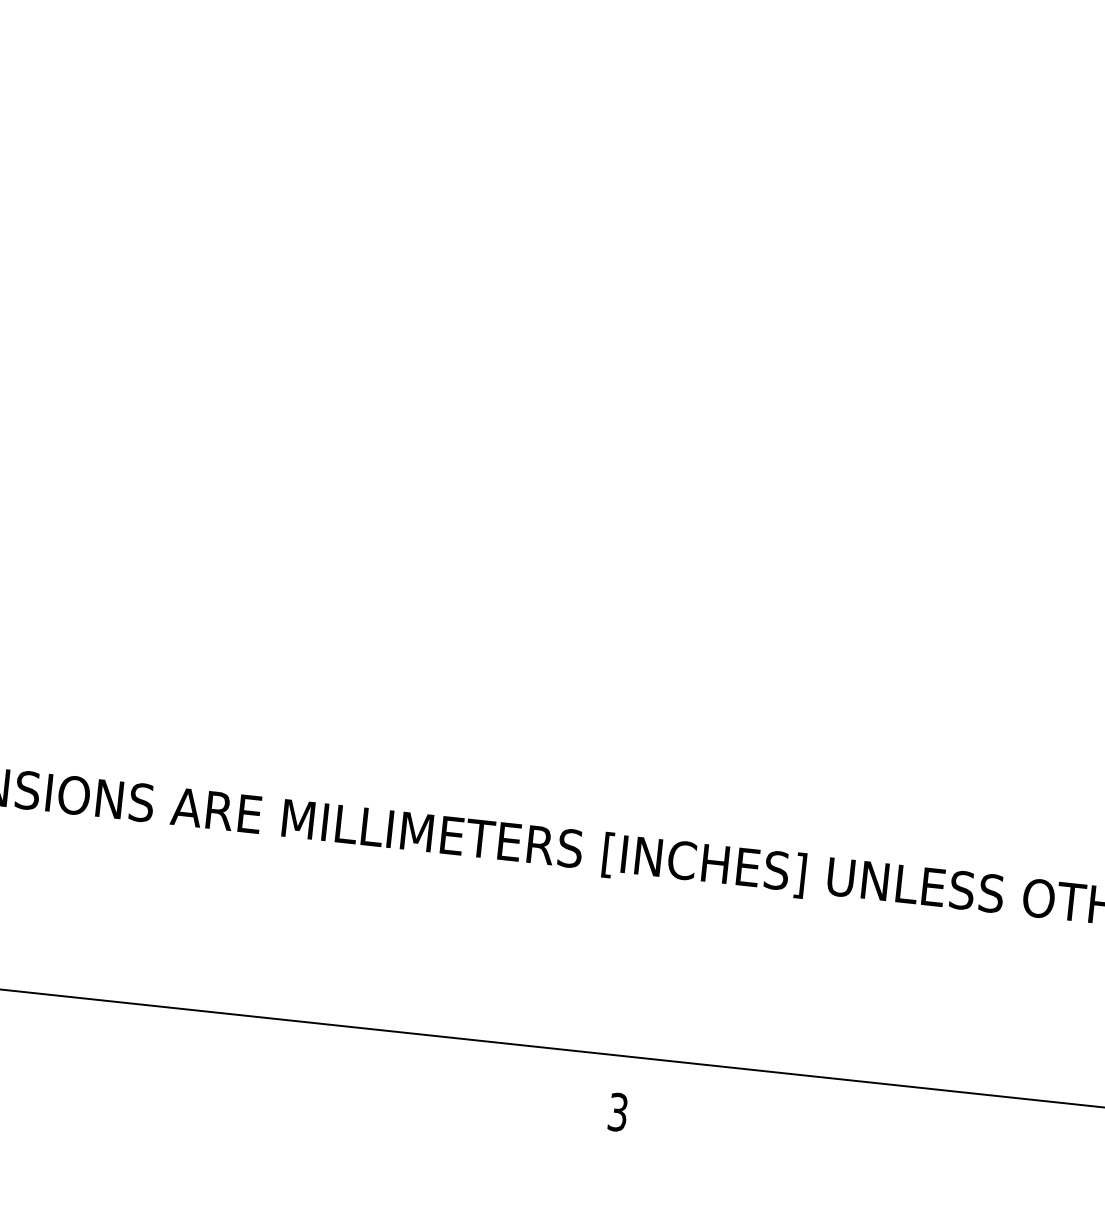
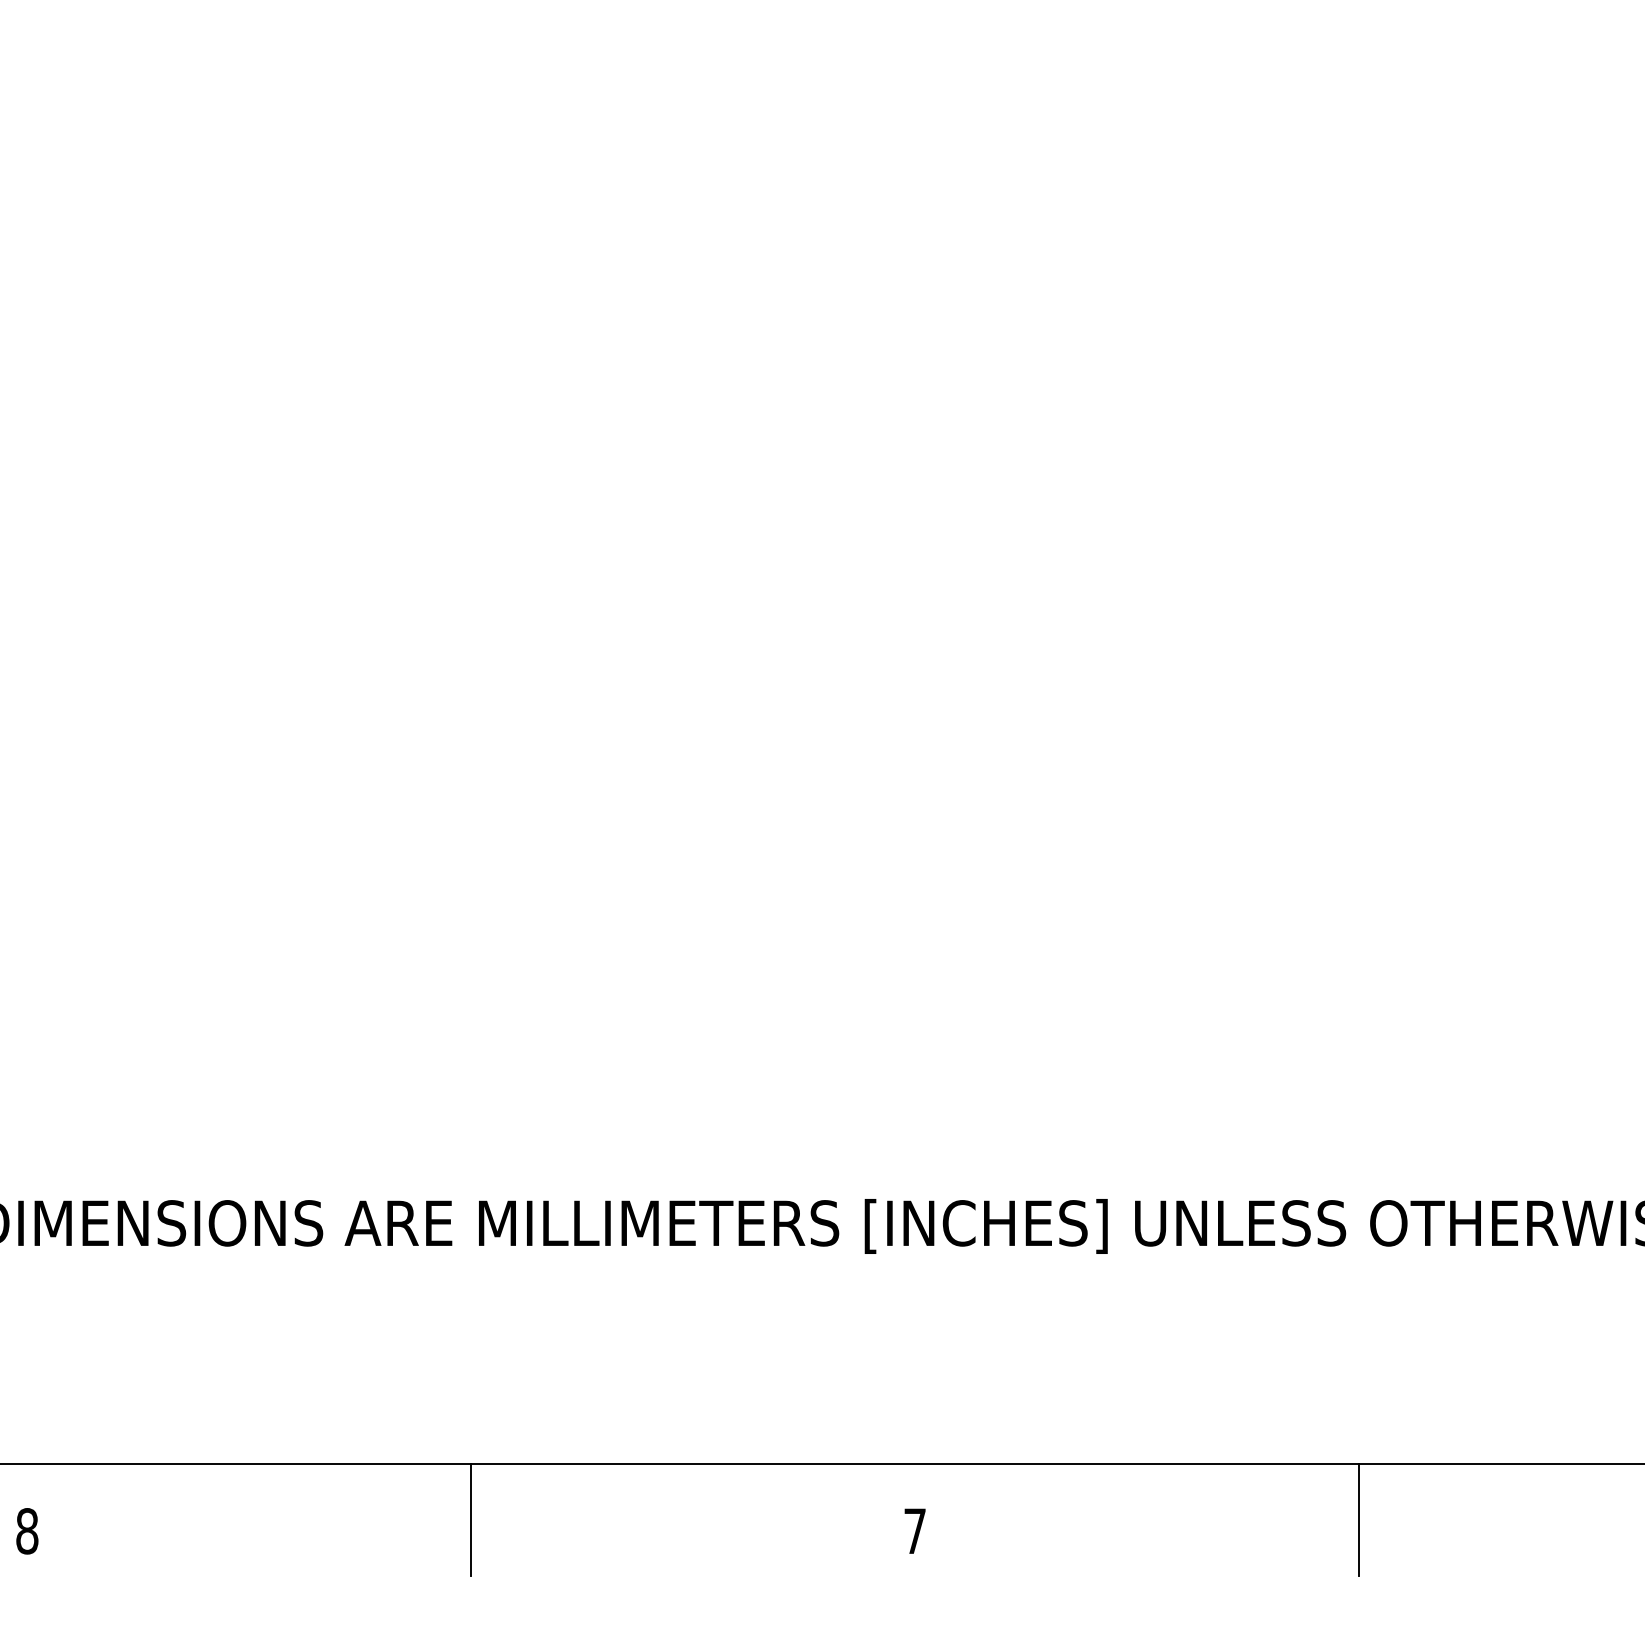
line: (250, 1063) -> (471, 1519), added
text: (617, 1112) -> (914, 1531), 3 -> 7
line: (988, 1141) -> (1359, 1519), added

